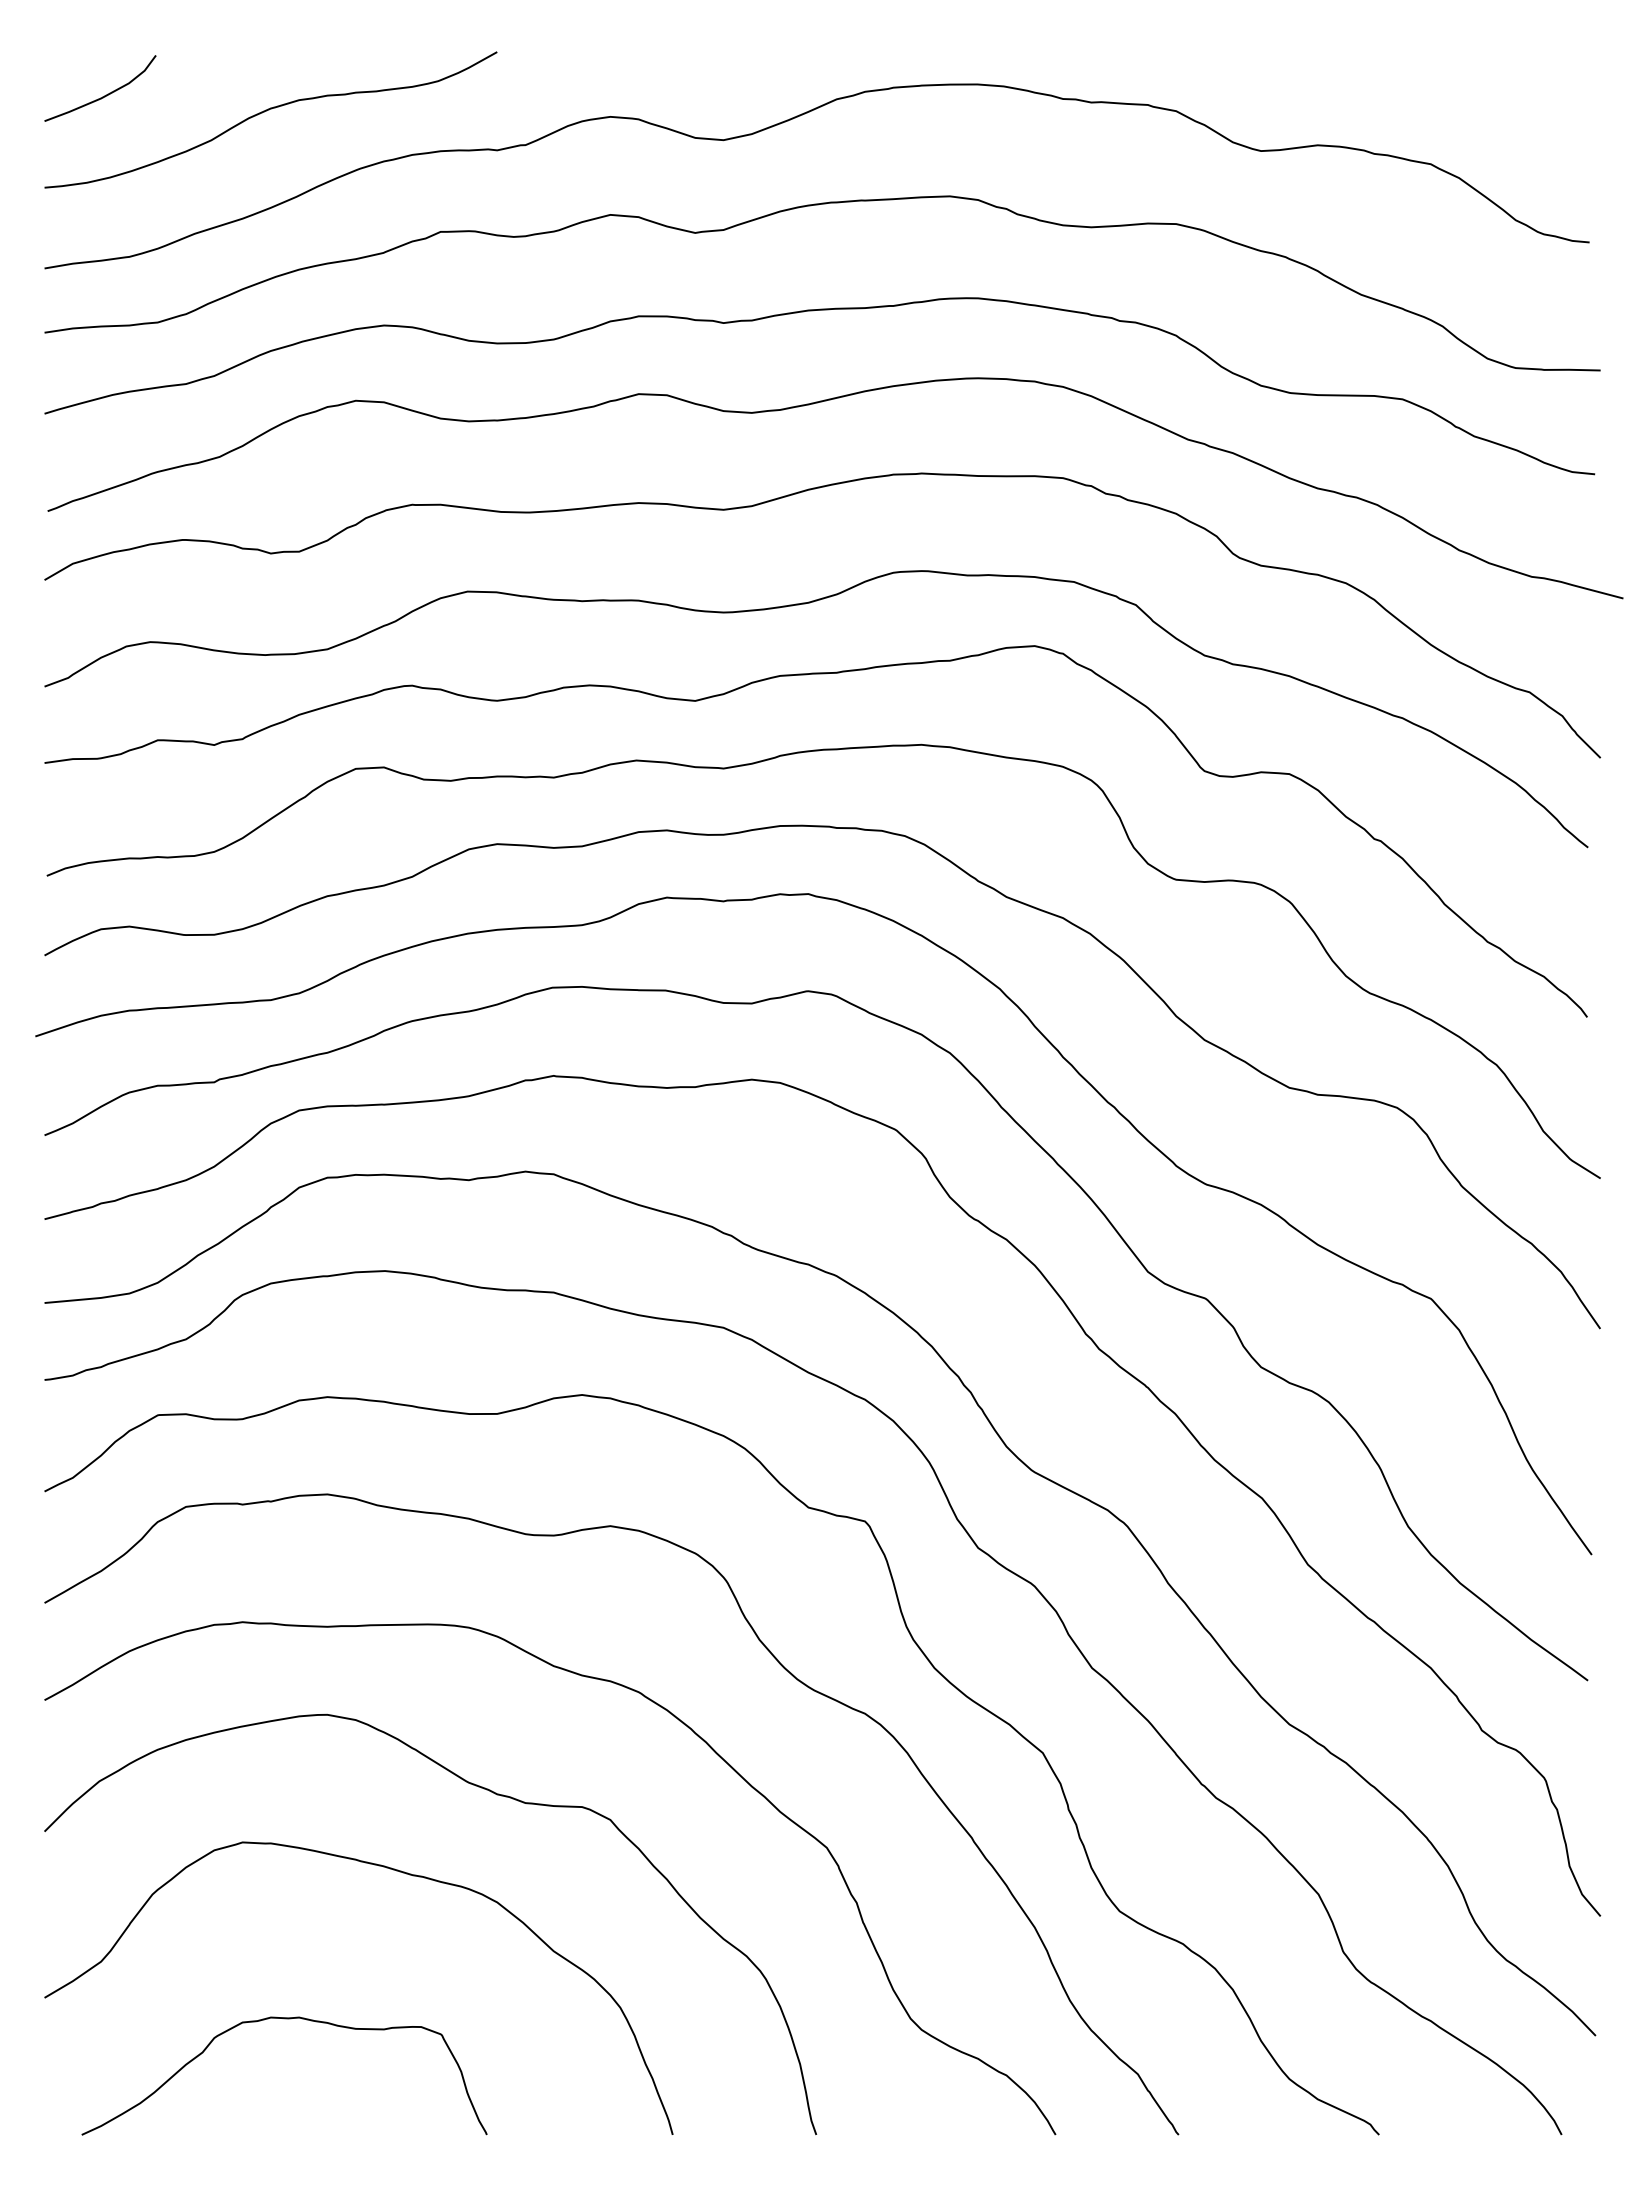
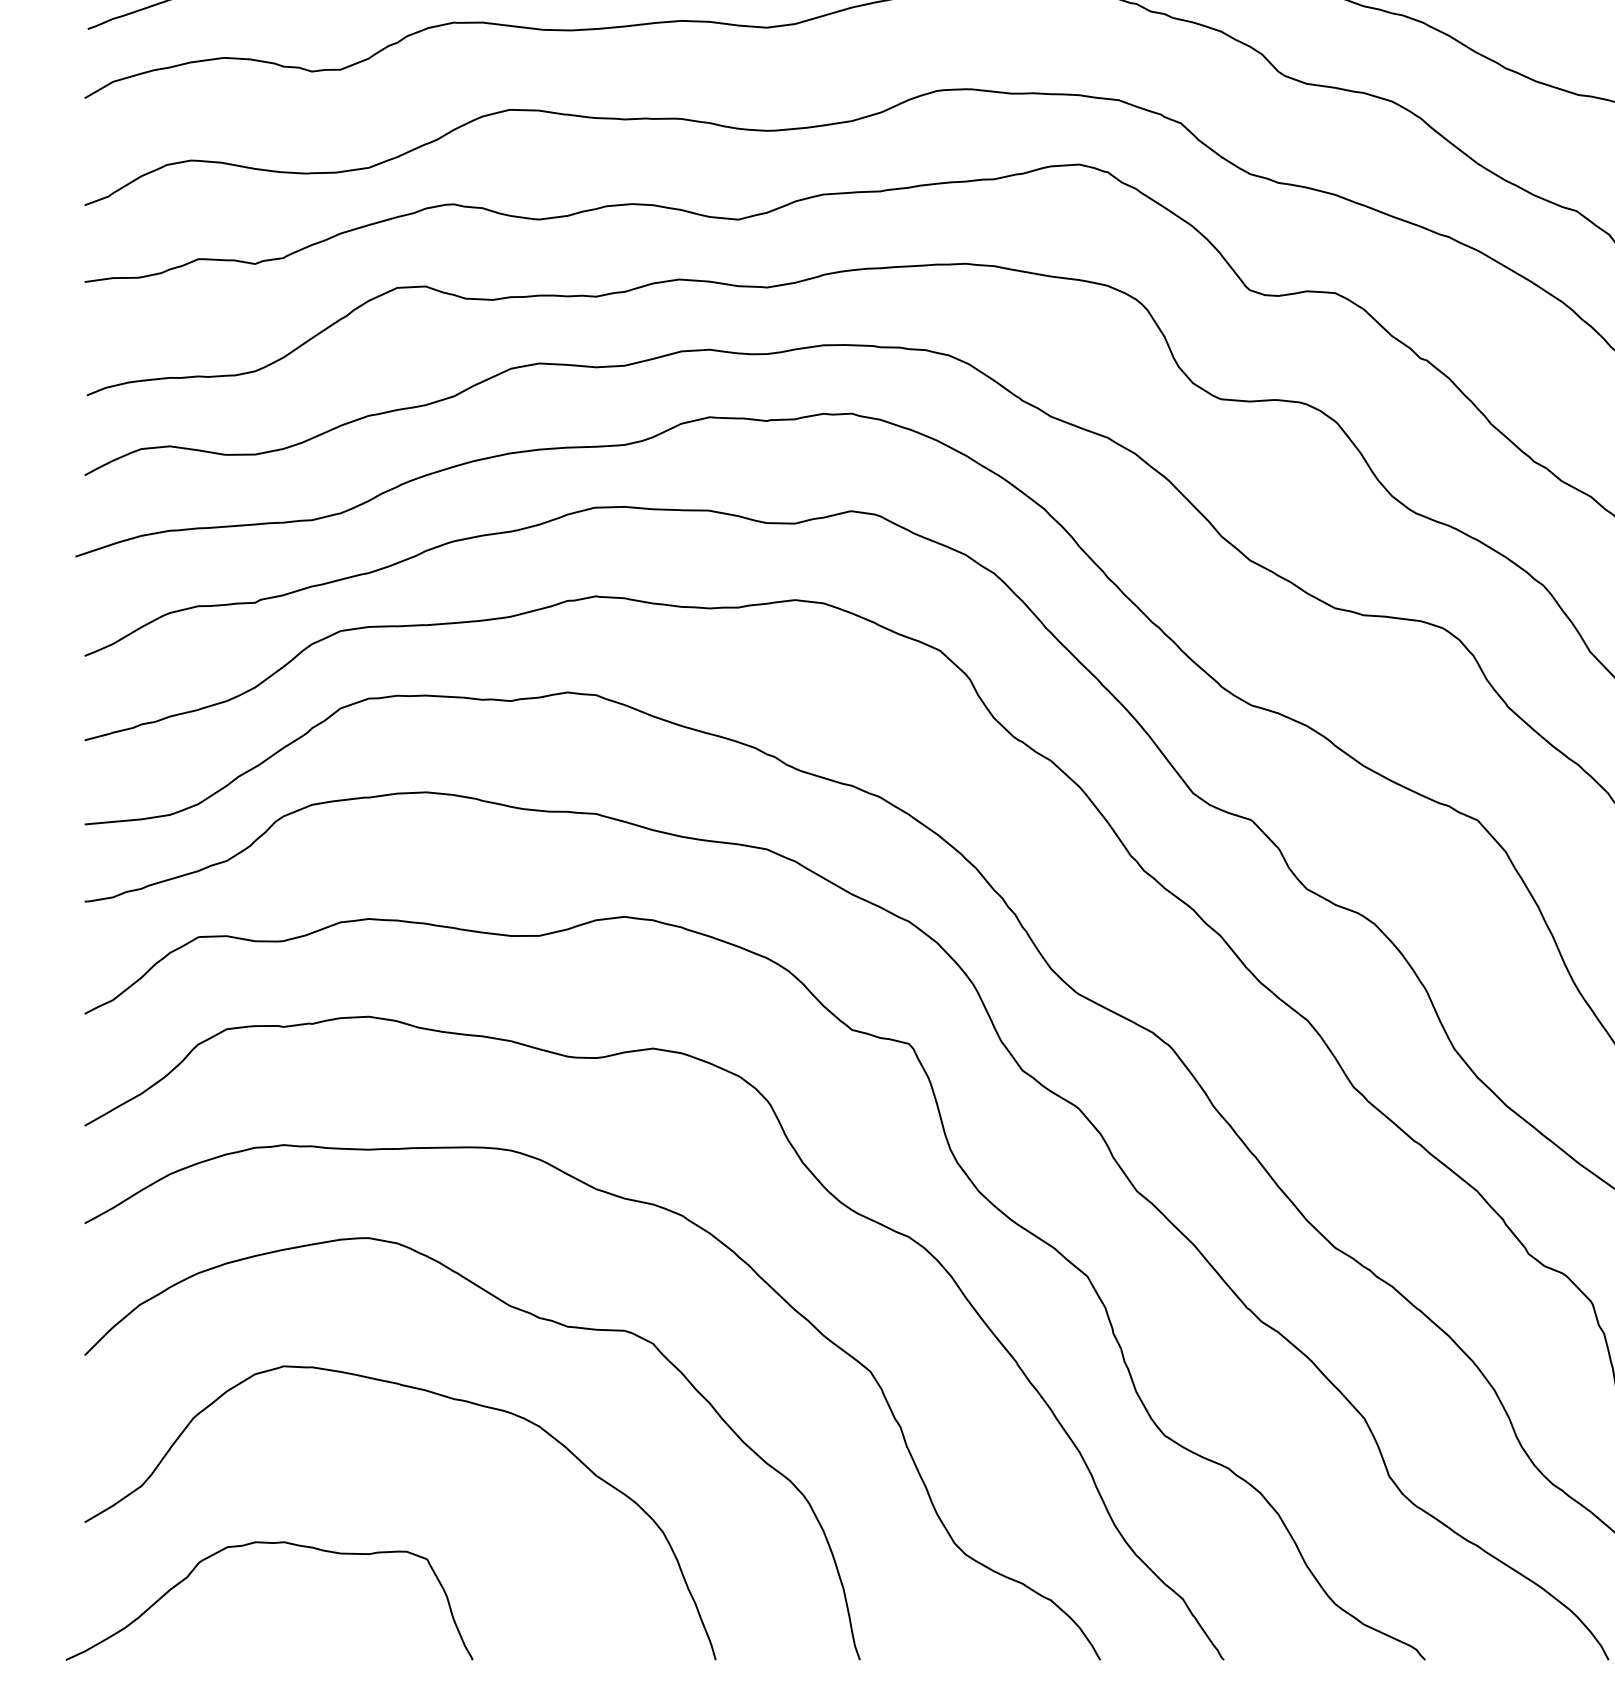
curve: (284, 2019) -> (269, 1544), moved

